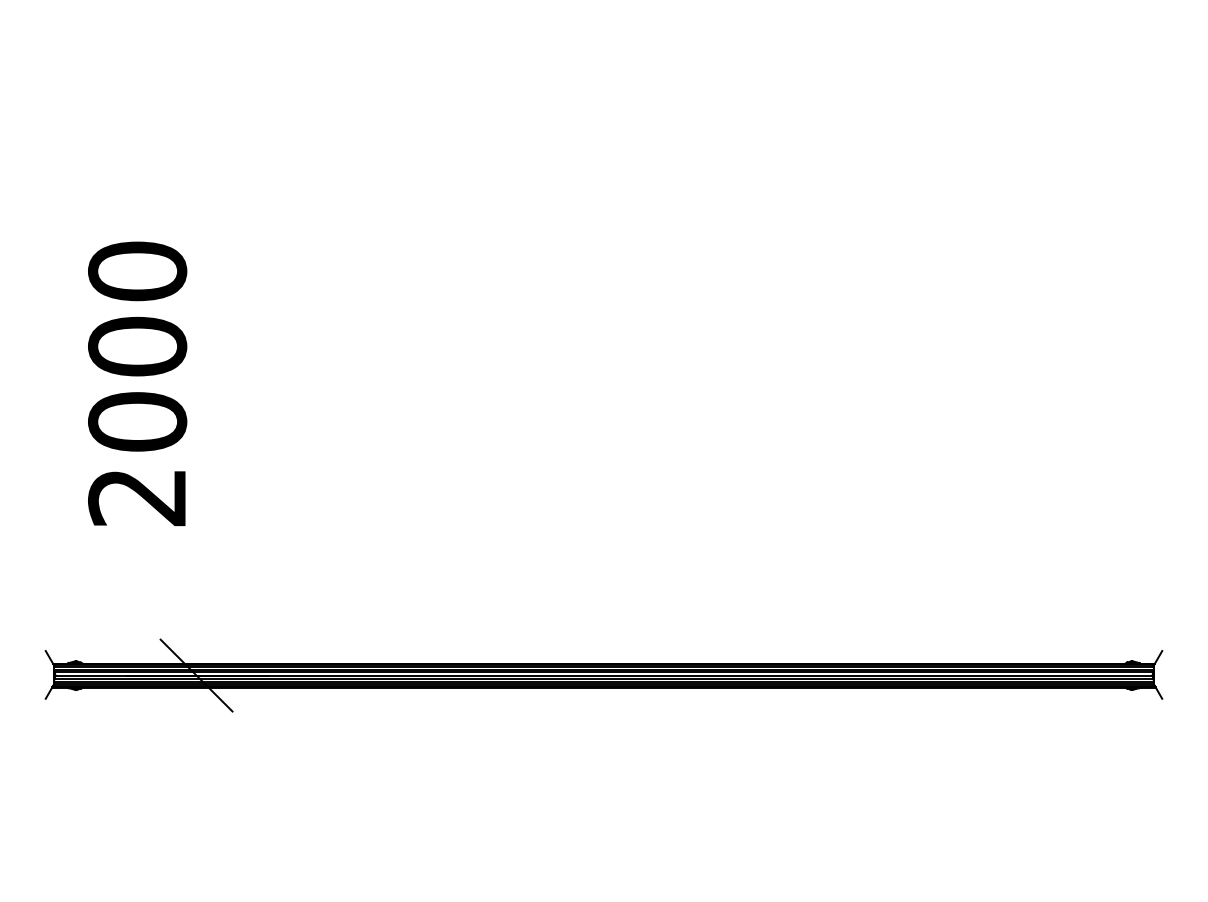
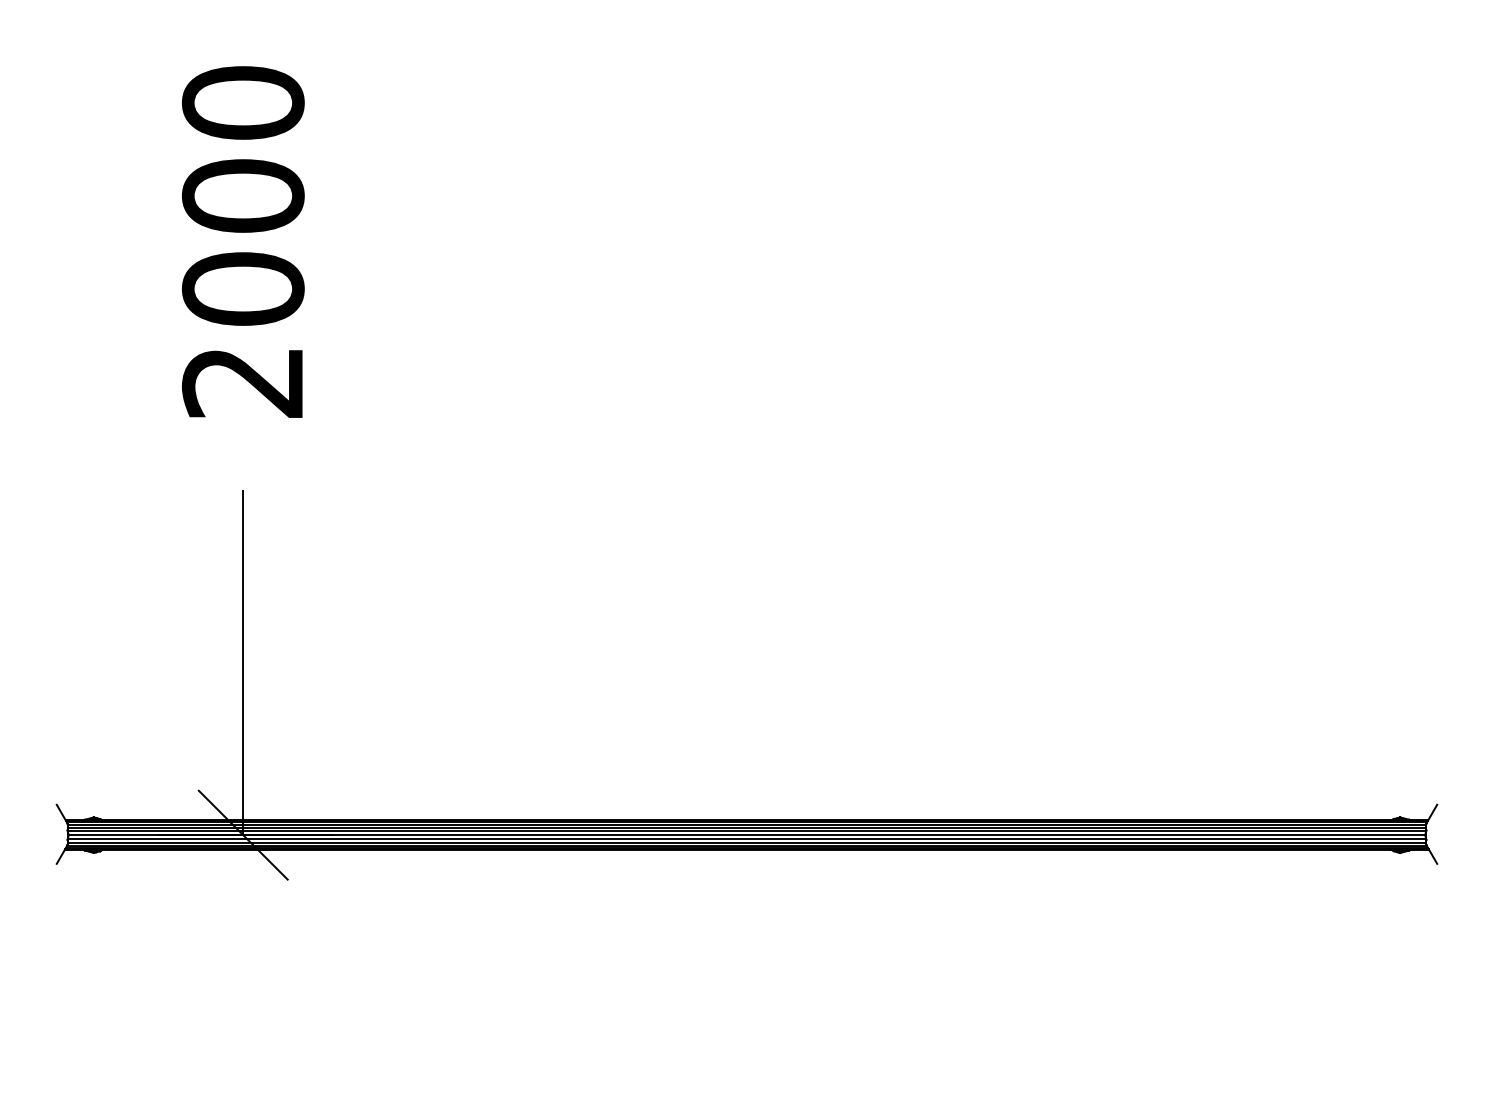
text: (137, 383) -> (243, 241), moved
line: (196, 535) -> (243, 661), added

